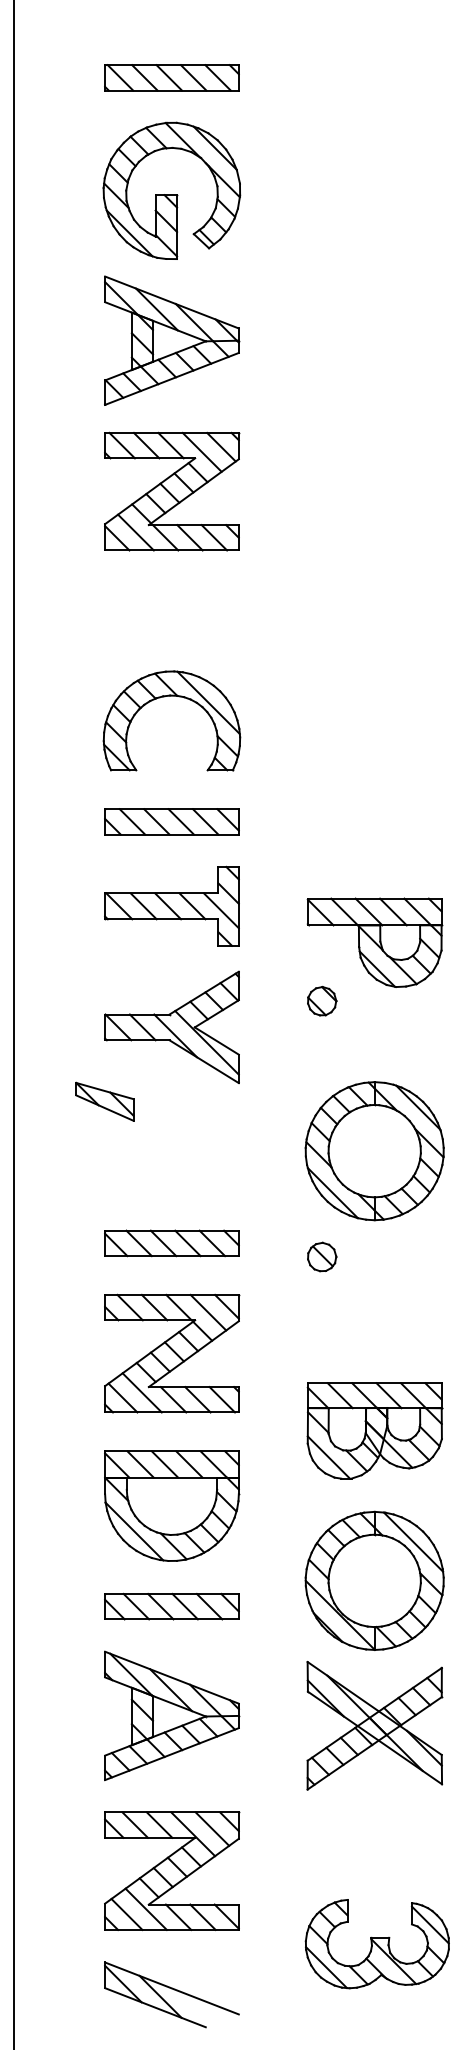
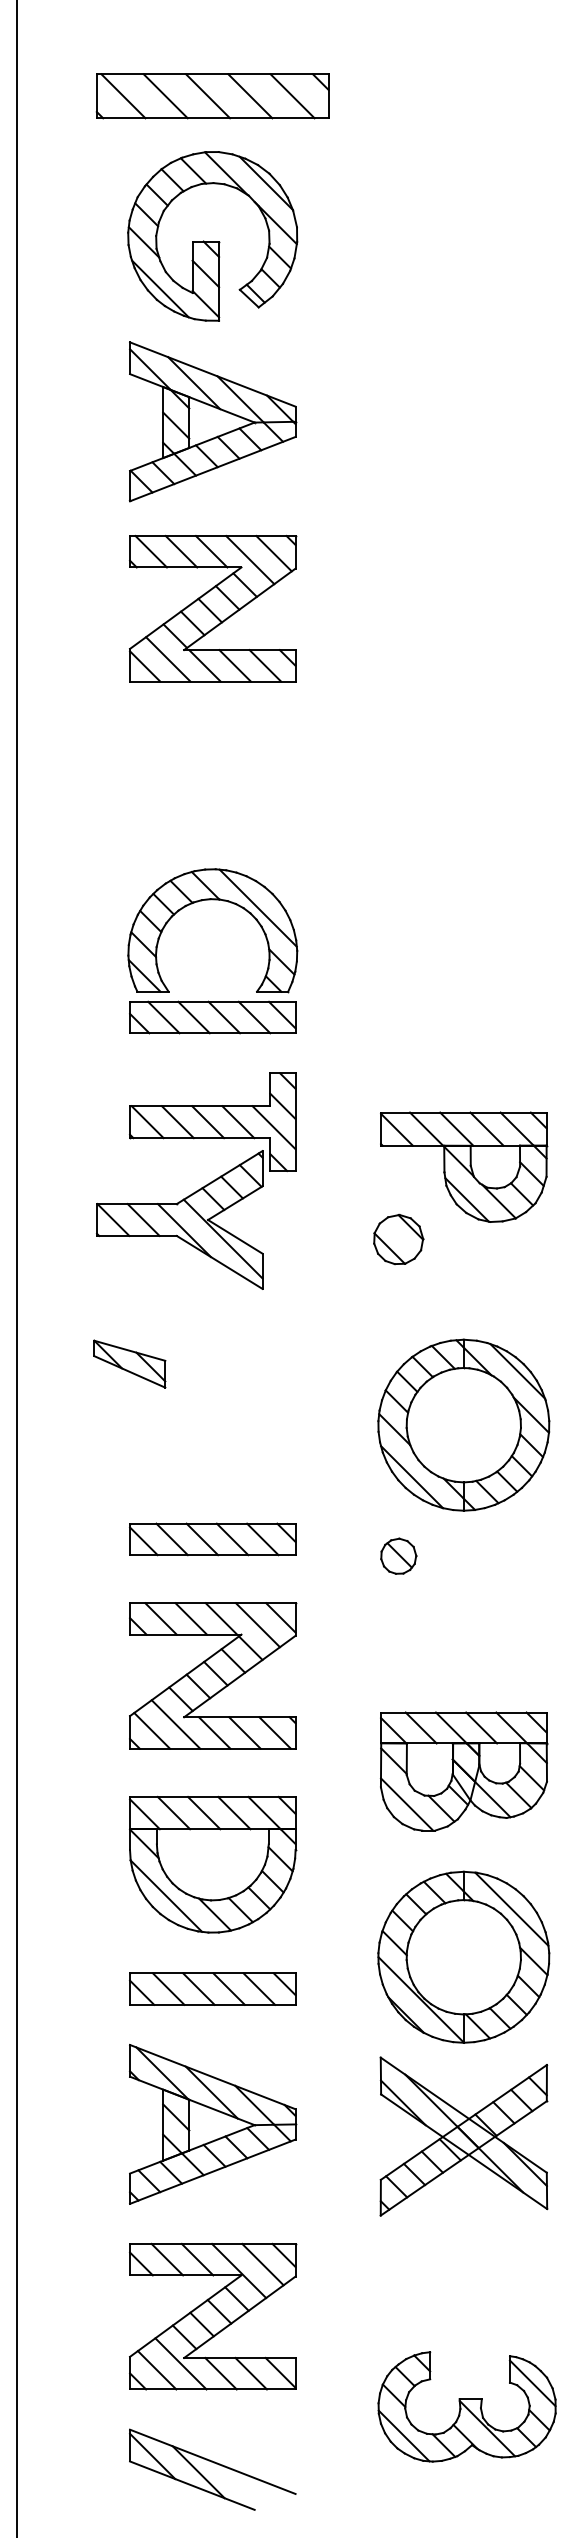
part: (171, 77) -> (212, 96), size x1.4
part: (171, 696) -> (212, 900), moved
part: (321, 1001) -> (398, 1239), size x1.4
part: (171, 1027) -> (179, 1219), moved

